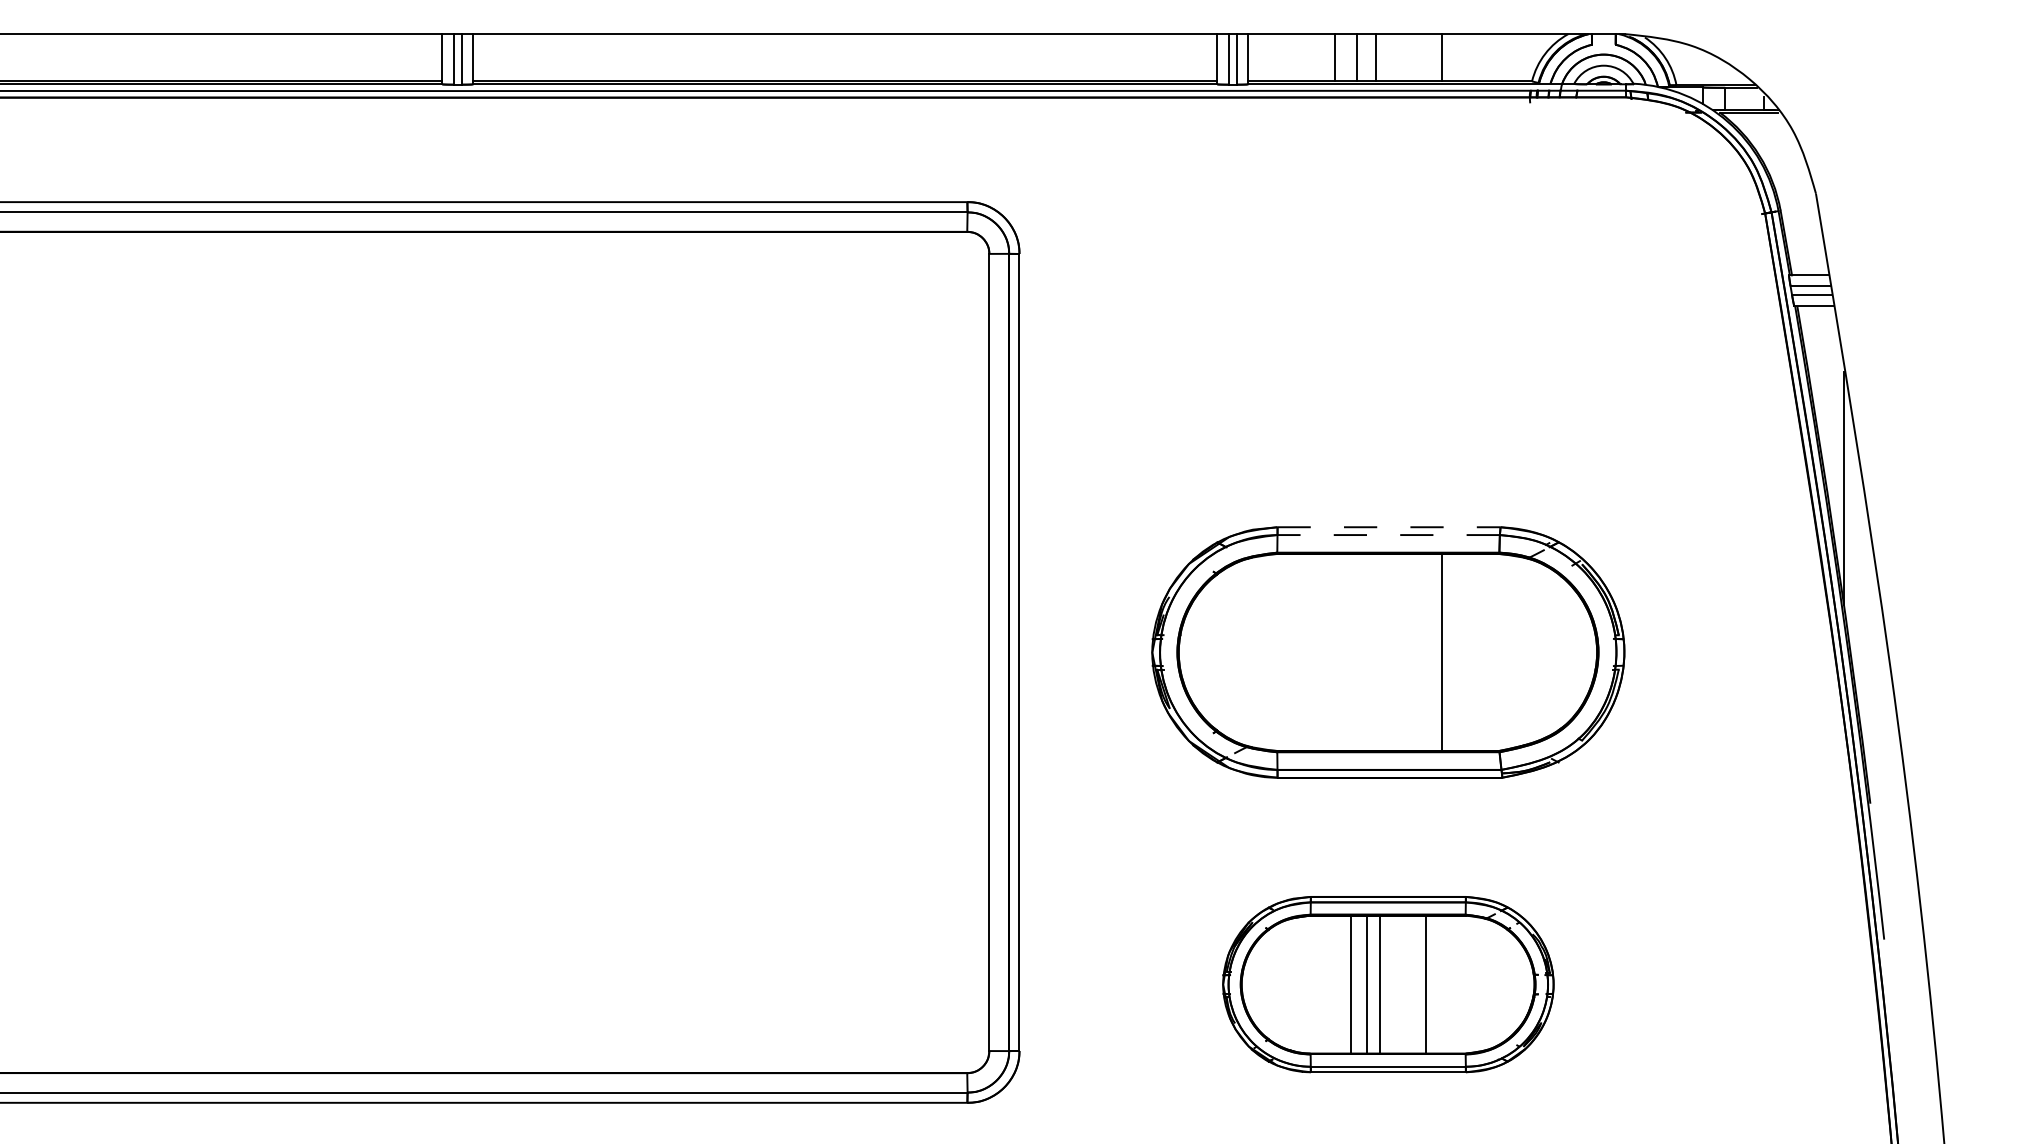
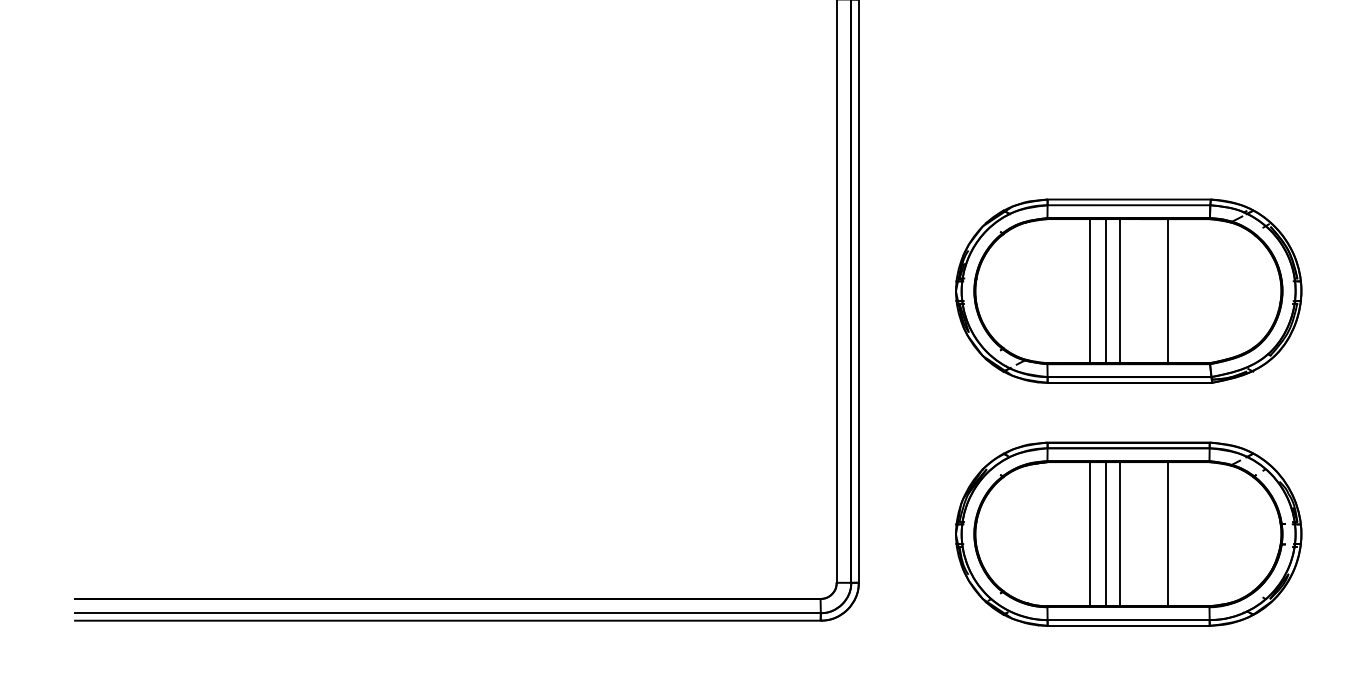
line: (1389, 527) -> (1129, 199), dashed -> solid
line: (1388, 535) -> (1128, 205), dashed -> solid
line: (1335, 652) -> (1090, 291), added
line: (1357, 652) -> (1106, 291), added
line: (1376, 652) -> (1120, 291), added
part: (1388, 984) -> (1128, 534), size x1.43

